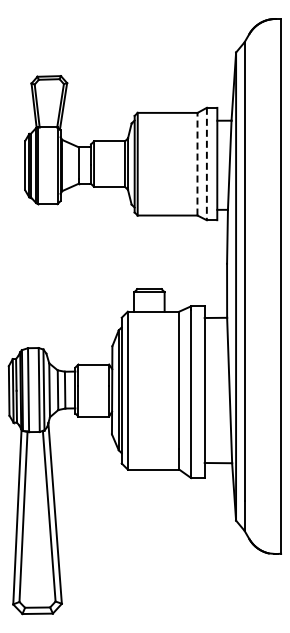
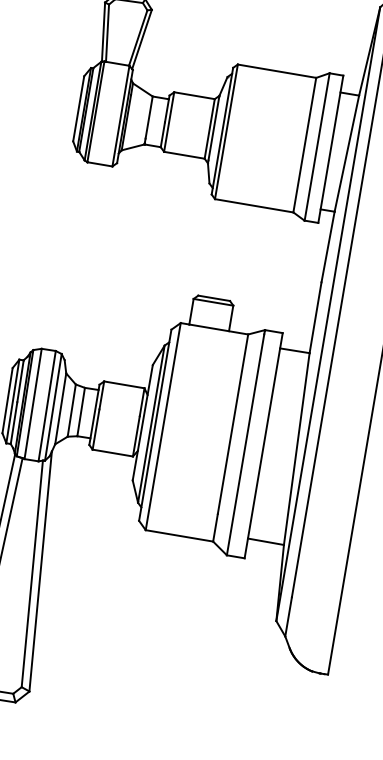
line: (197, 163) -> (304, 144), dashed -> solid
line: (206, 164) -> (316, 147), dashed -> solid

